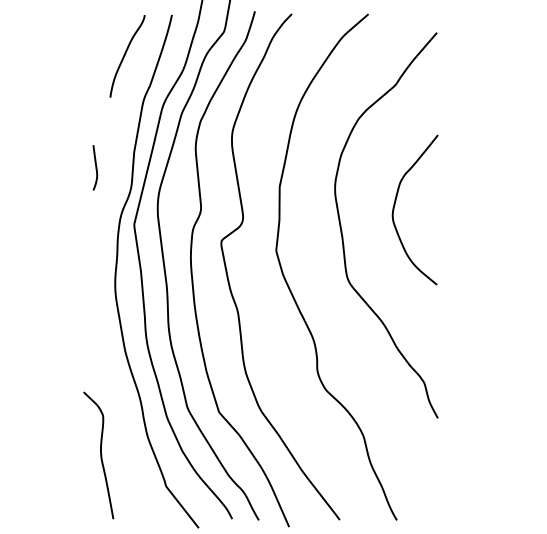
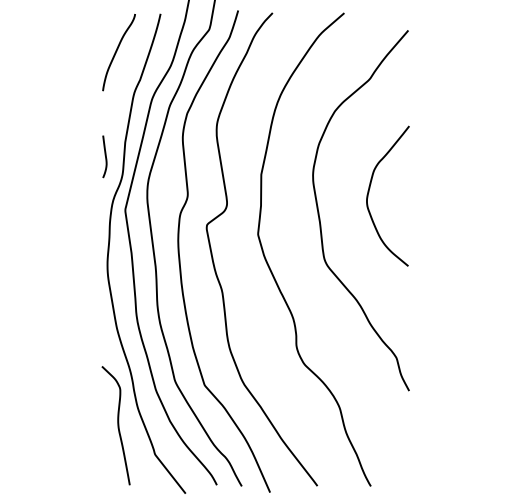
curve: (94, 166) -> (104, 155), moved
curve: (100, 455) -> (117, 425), moved

